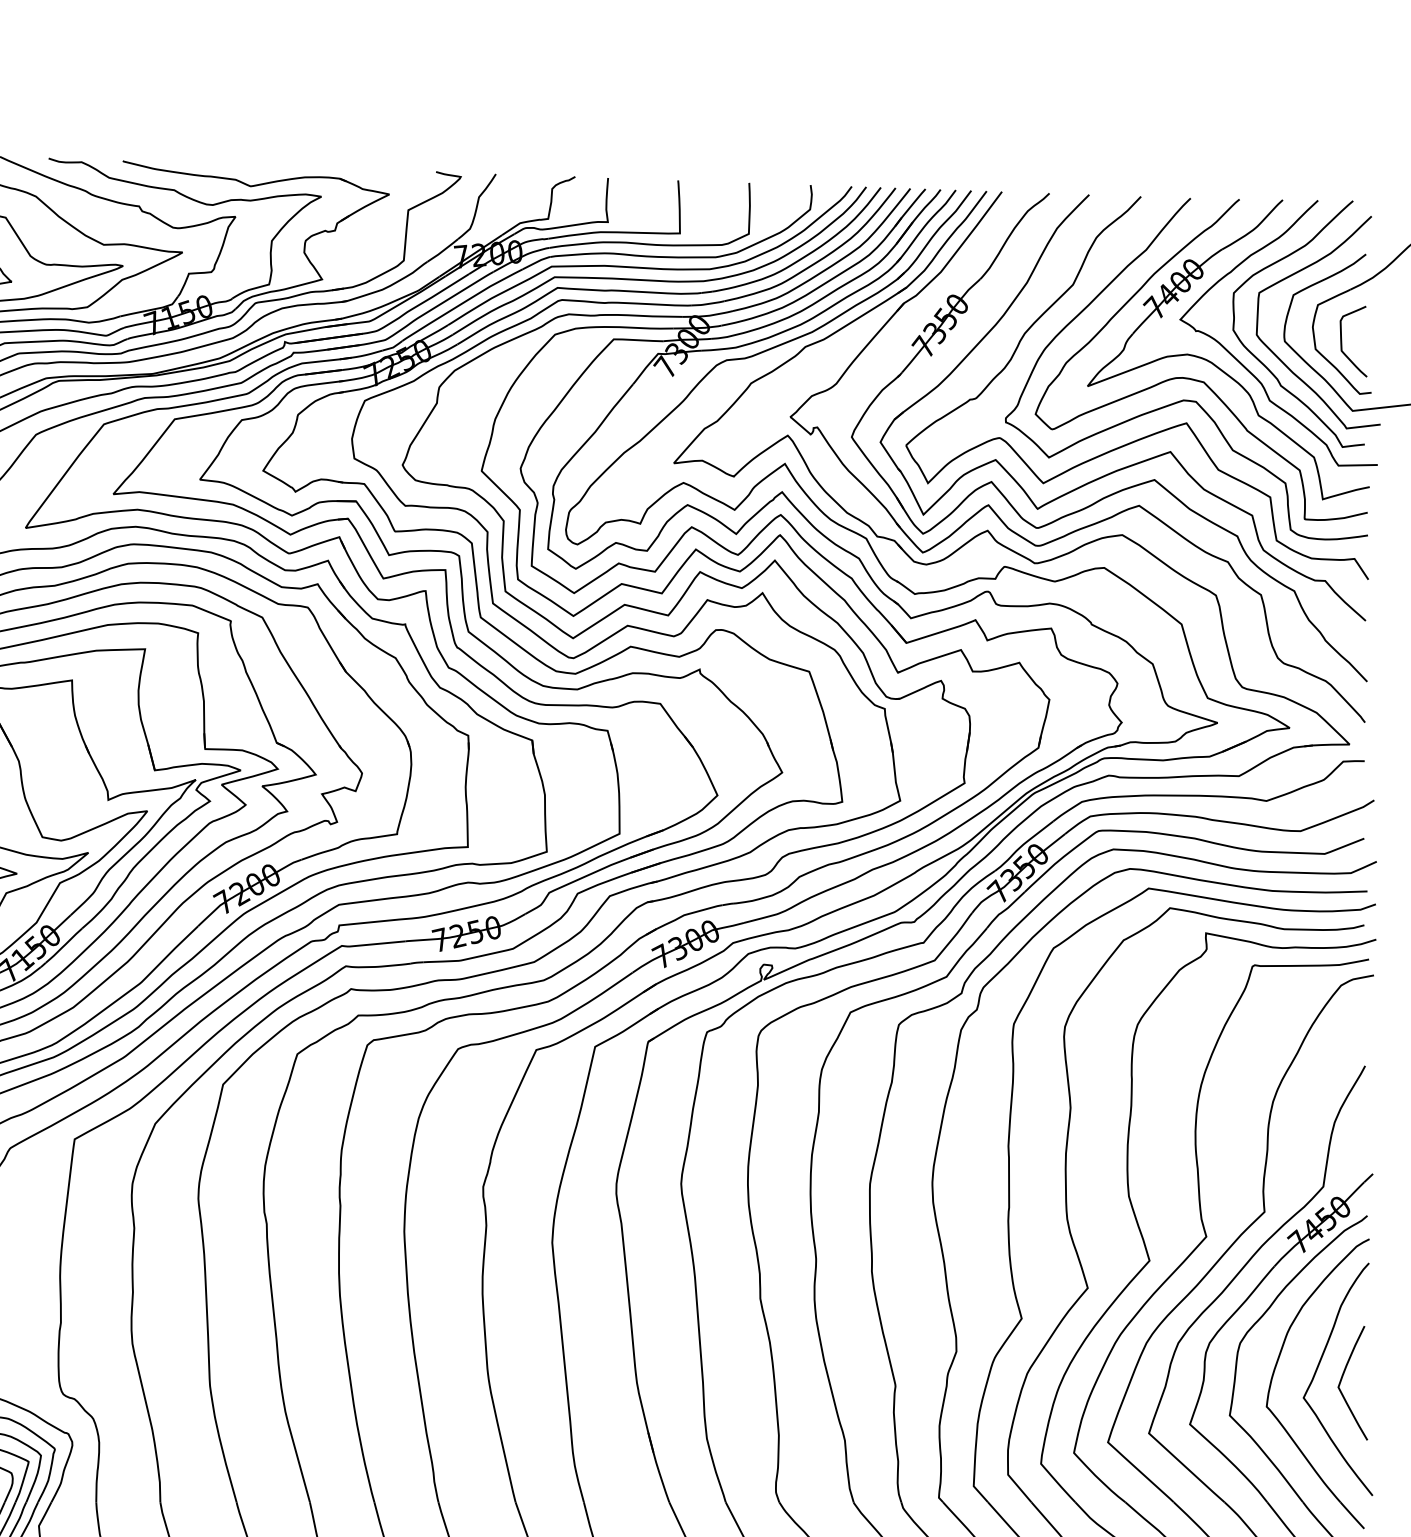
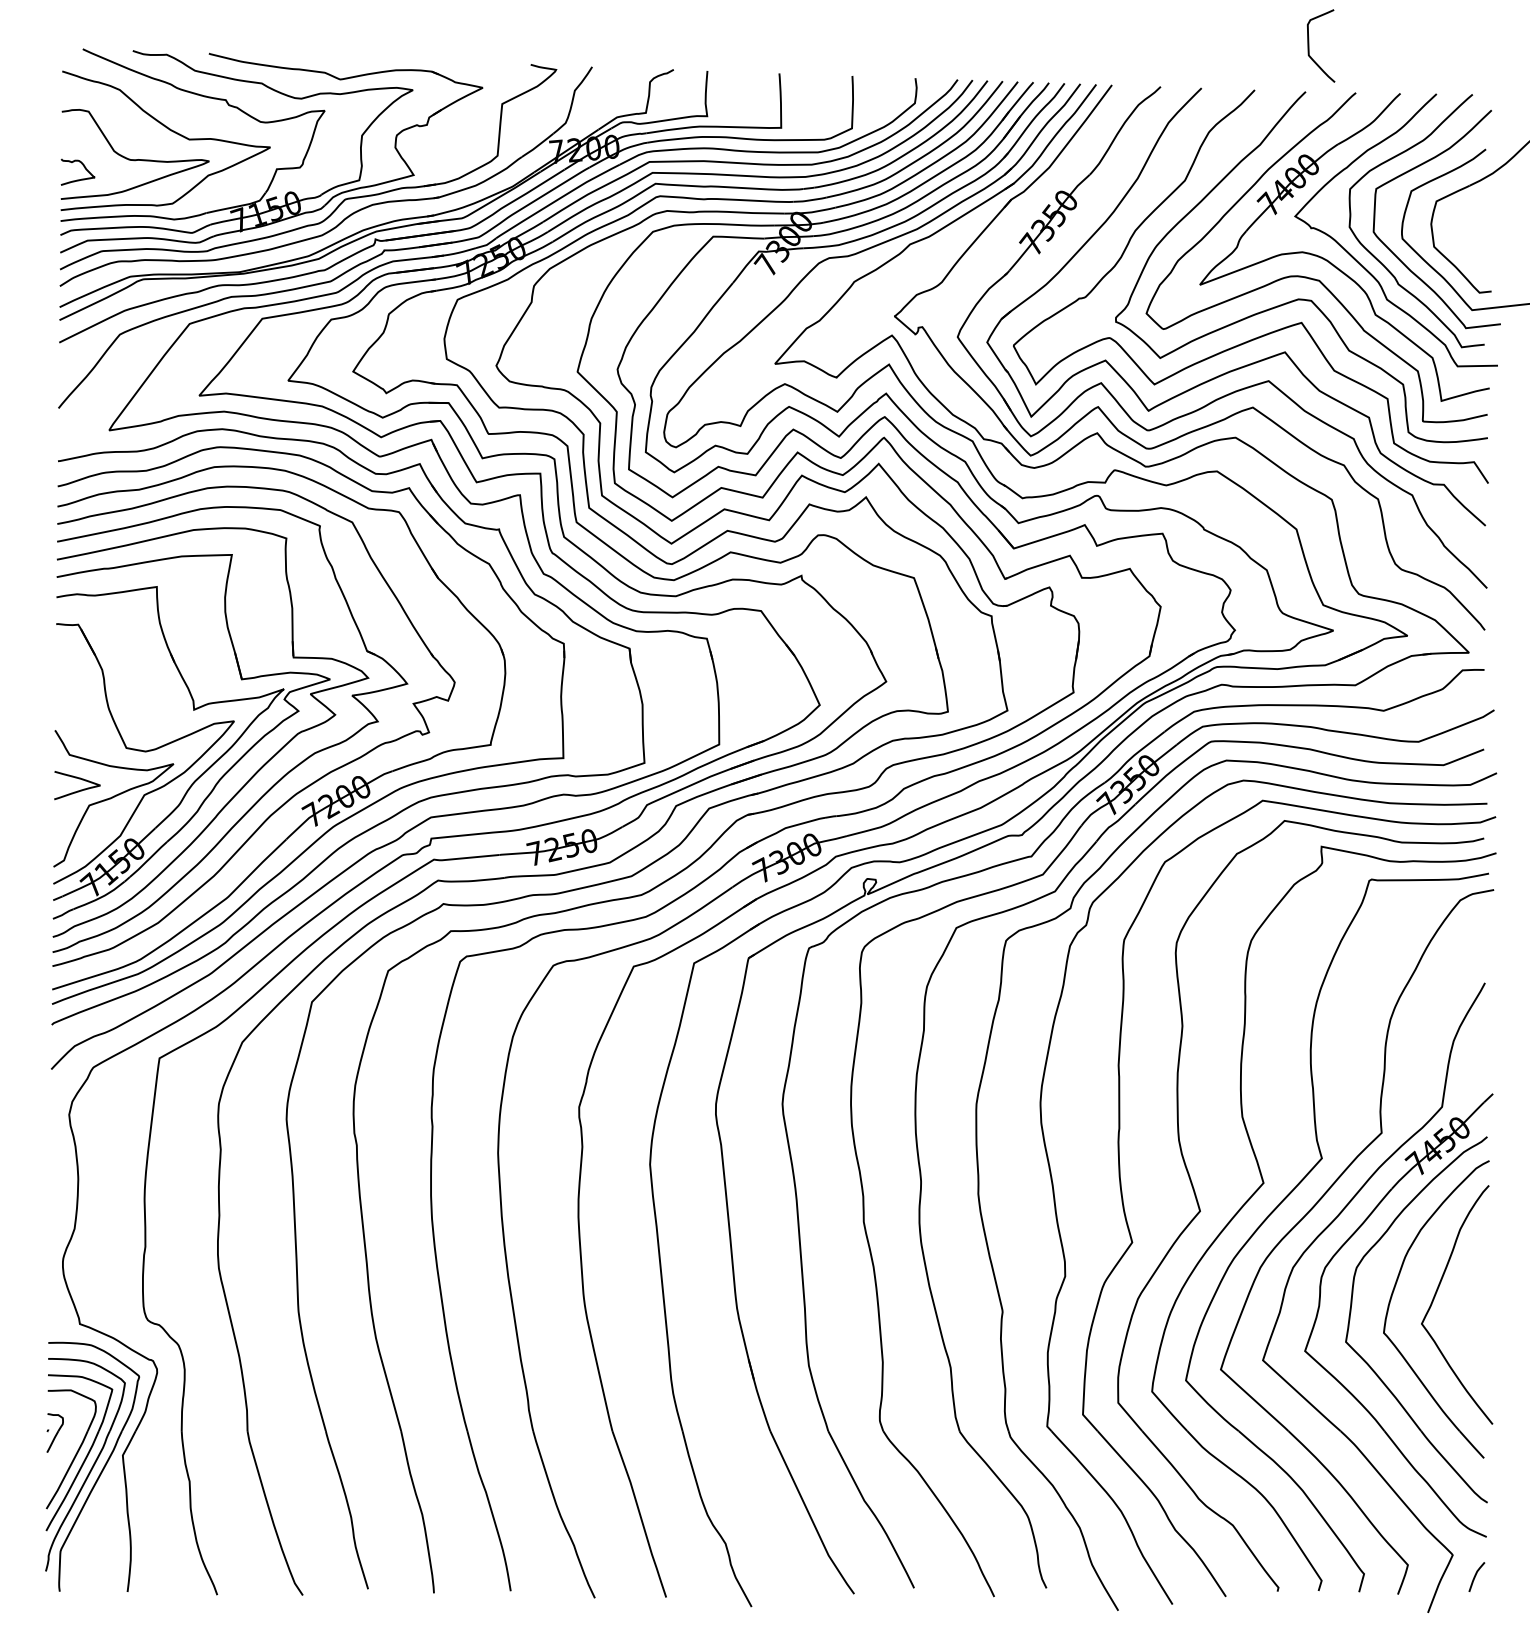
curve: (1342, 341) -> (1309, 45), moved
curve: (1342, 1379) -> (1461, 1305), removed

